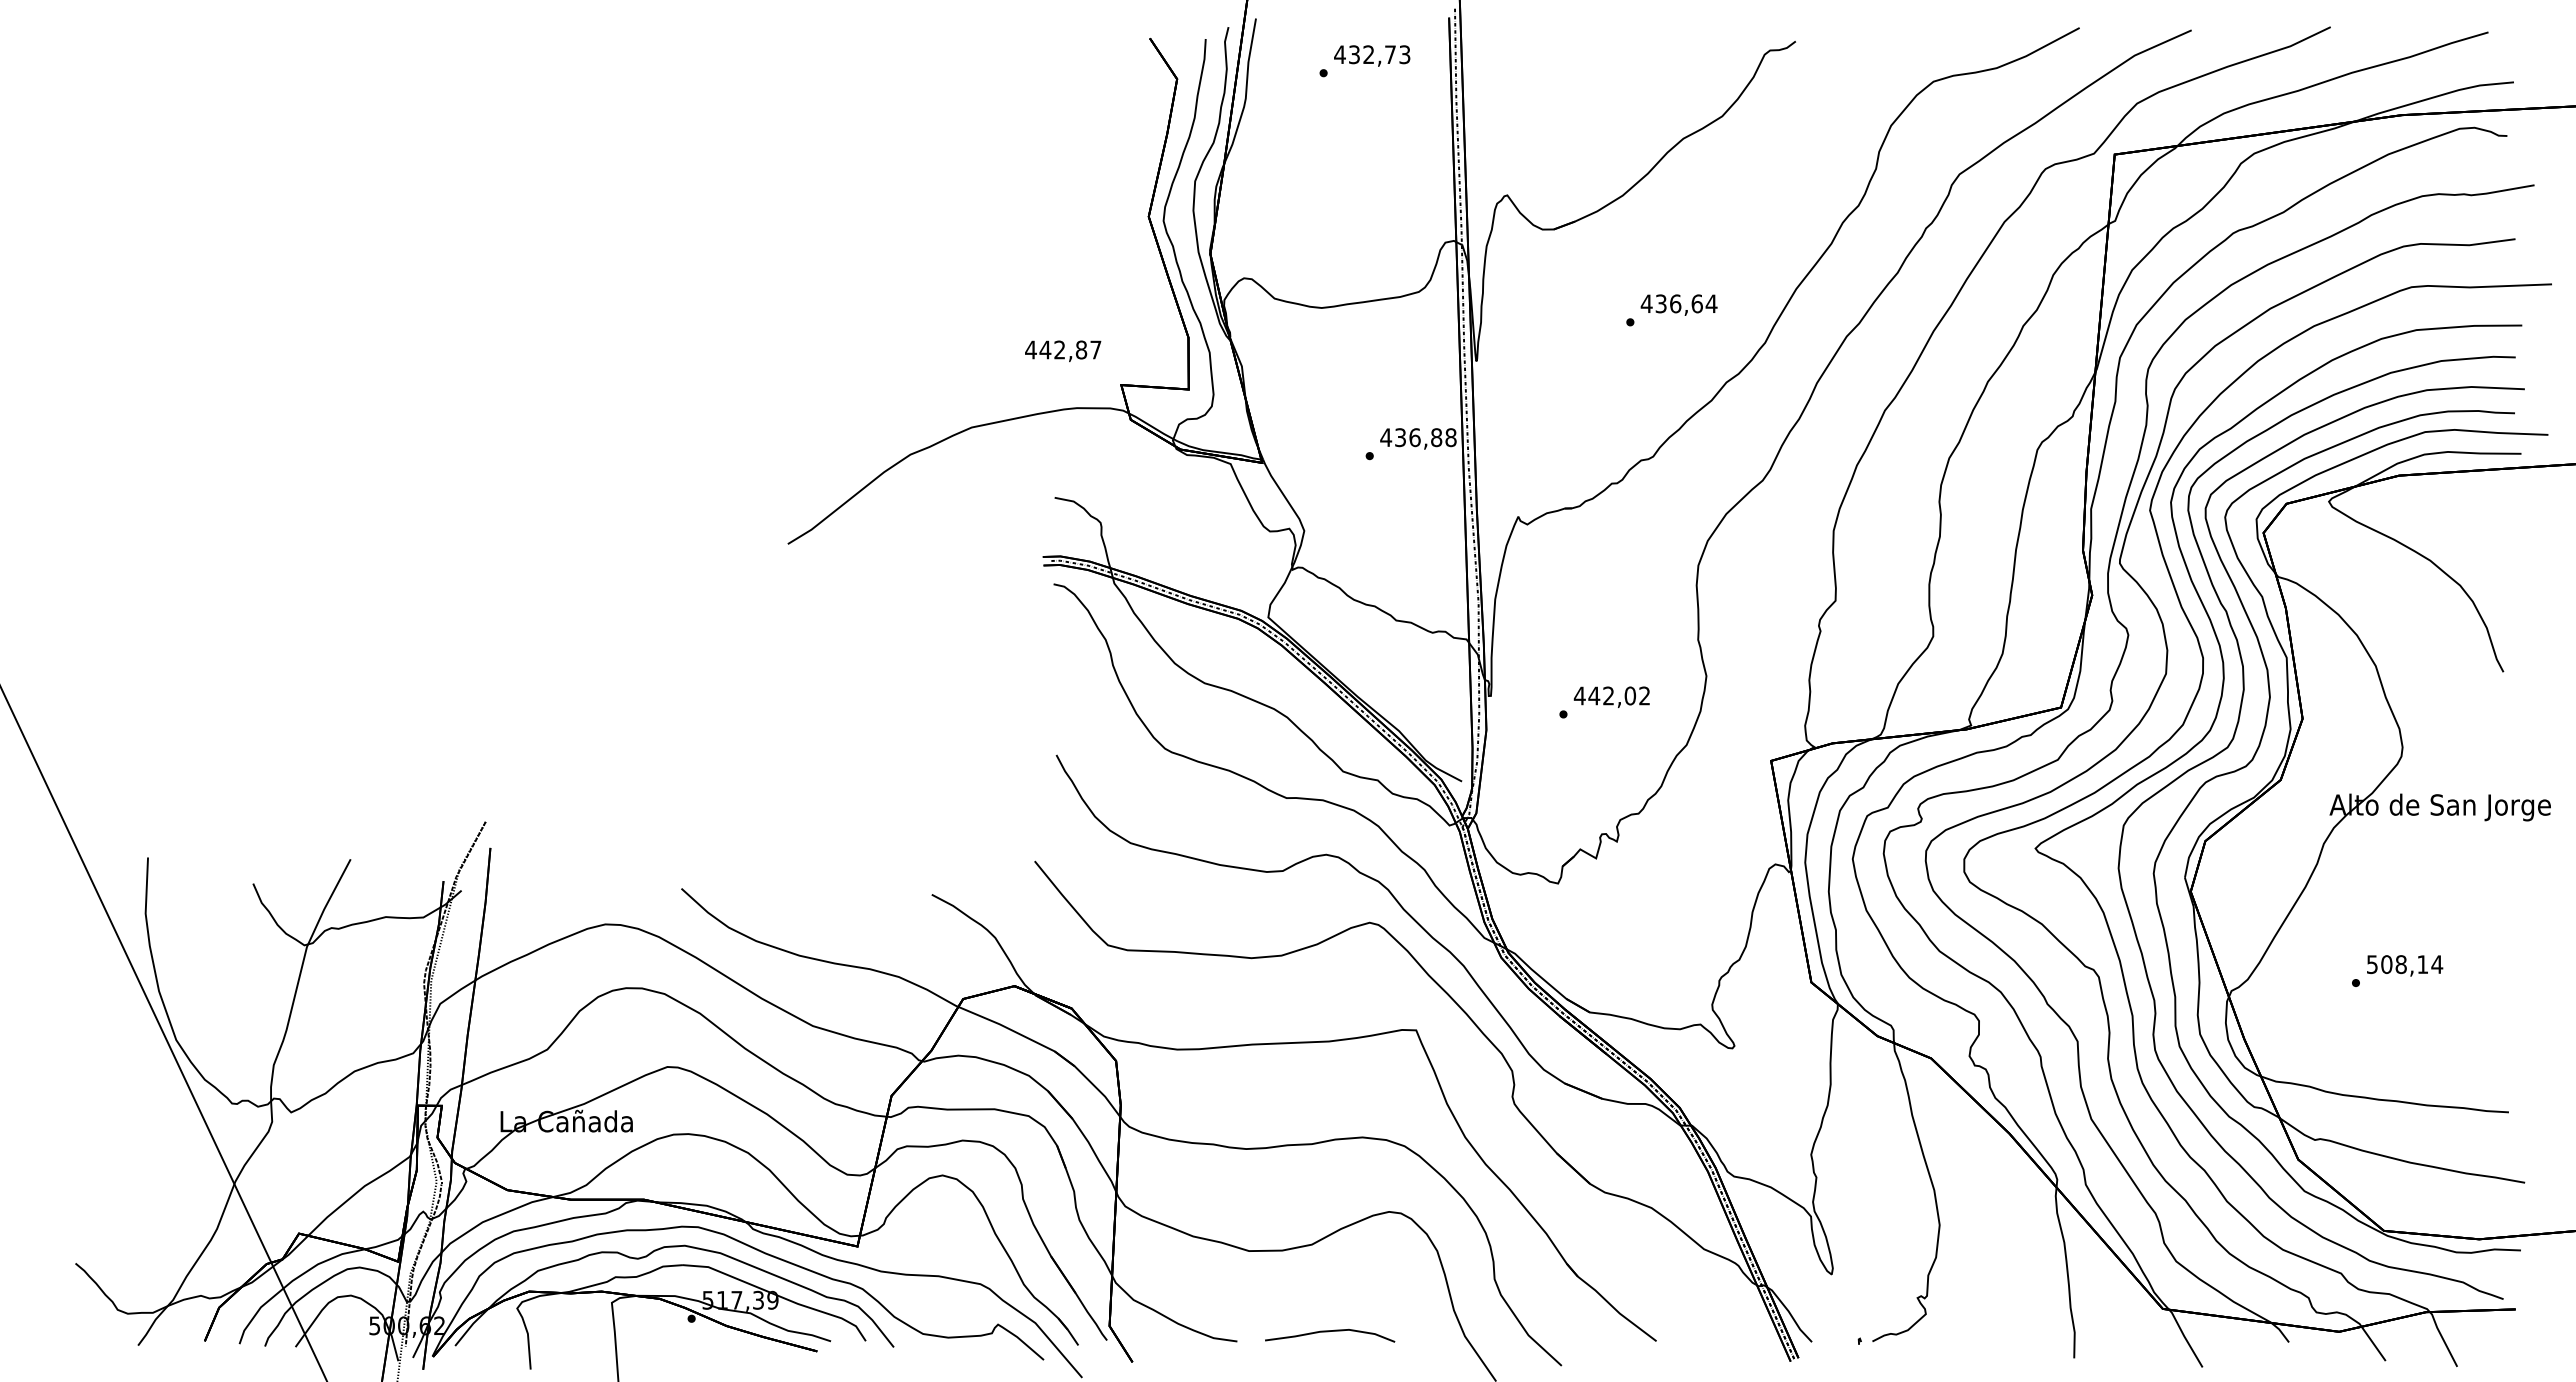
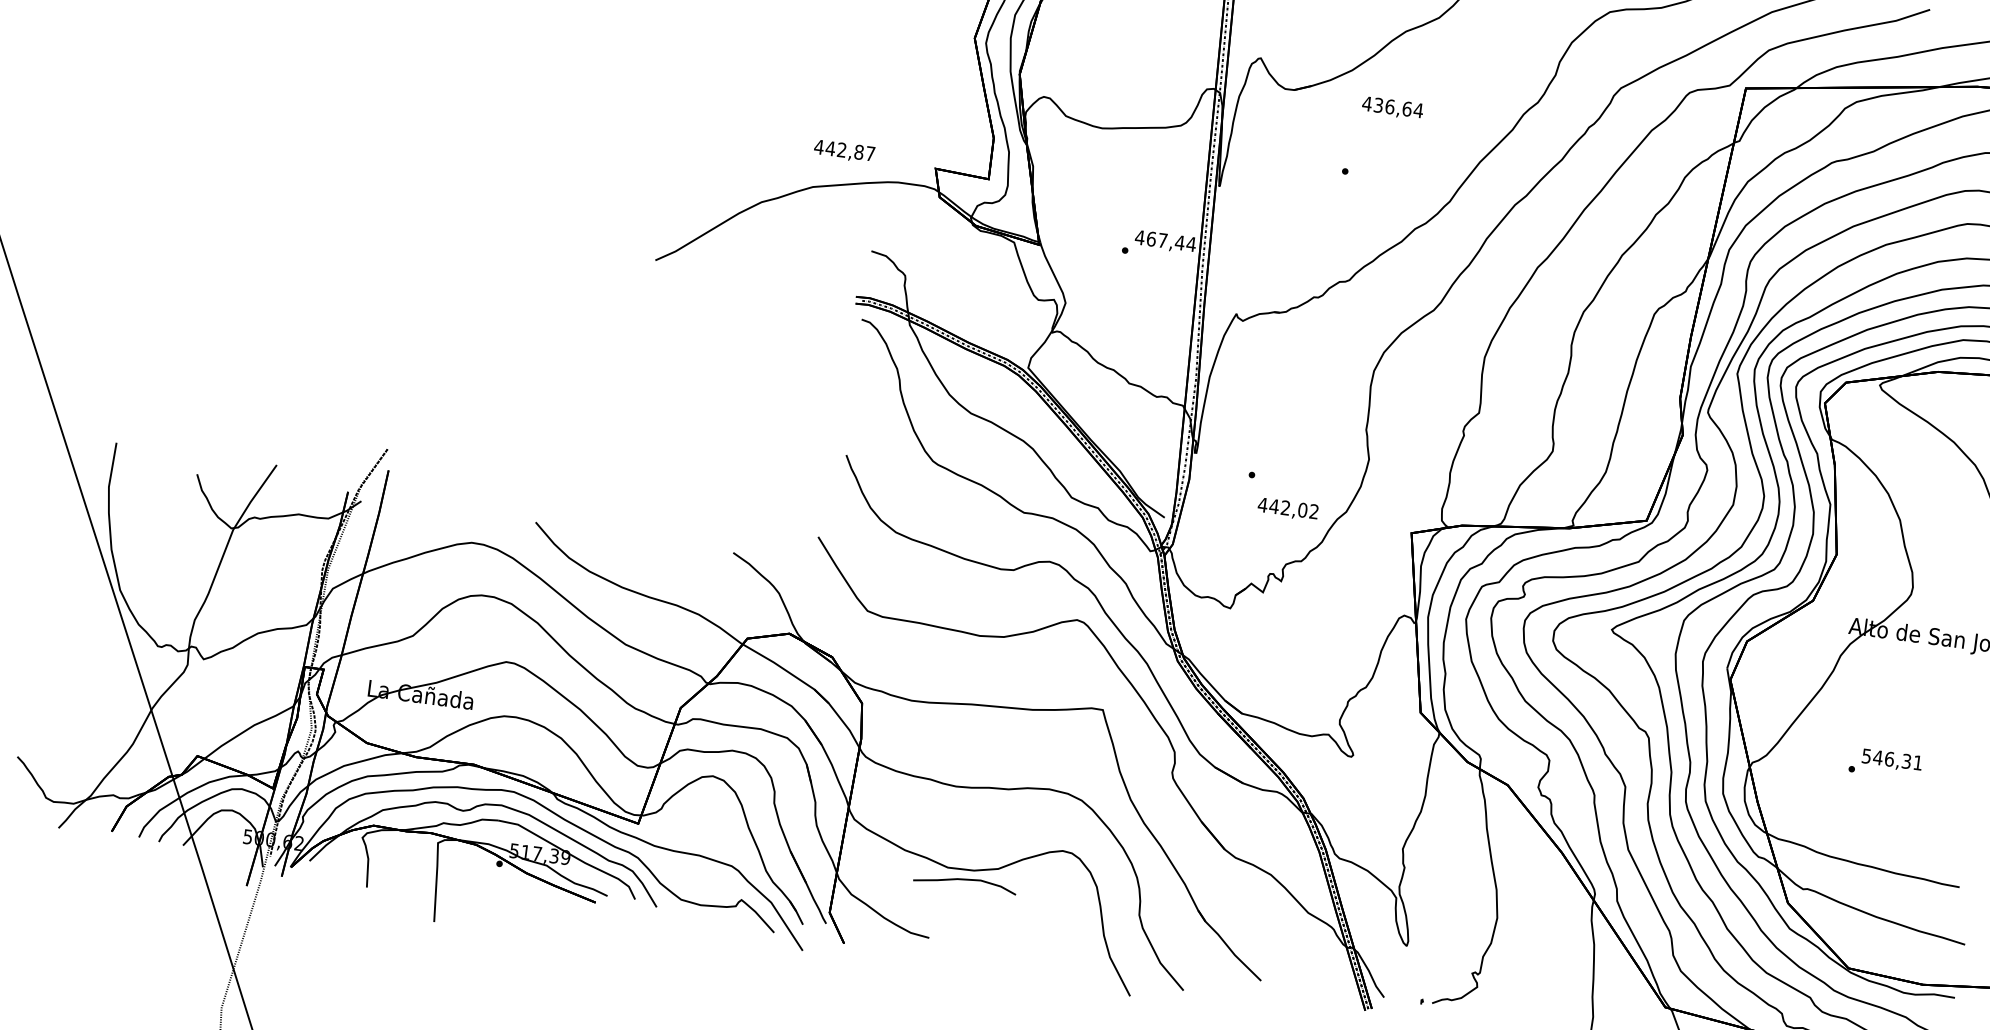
text: (1678, 304) -> (1392, 107), moved
text: (1063, 351) -> (844, 151), moved
text: (1425, 437) -> (1171, 241), 436,88 -> 467,44
text: (1611, 696) -> (1287, 508), moved
text: (2411, 964) -> (1897, 760), 508,14 -> 546,31
curve: (1328, 1332) -> (964, 880), moved

